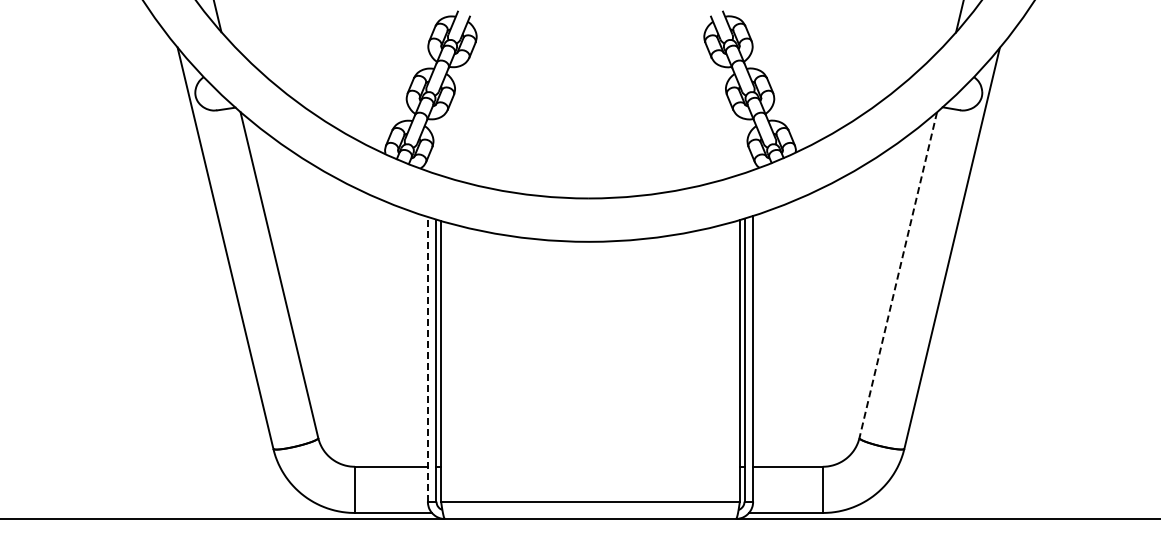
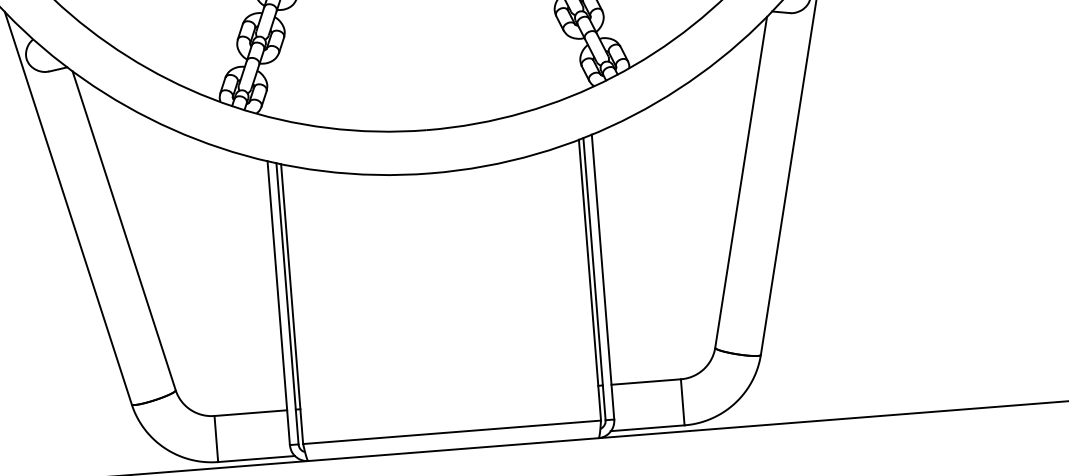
line: (898, 275) -> (741, 182), dashed -> solid
line: (427, 358) -> (278, 302), dashed -> solid

